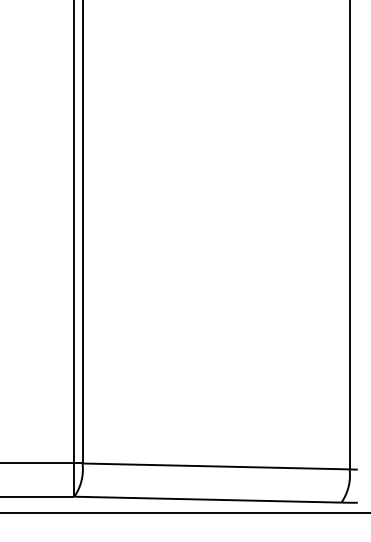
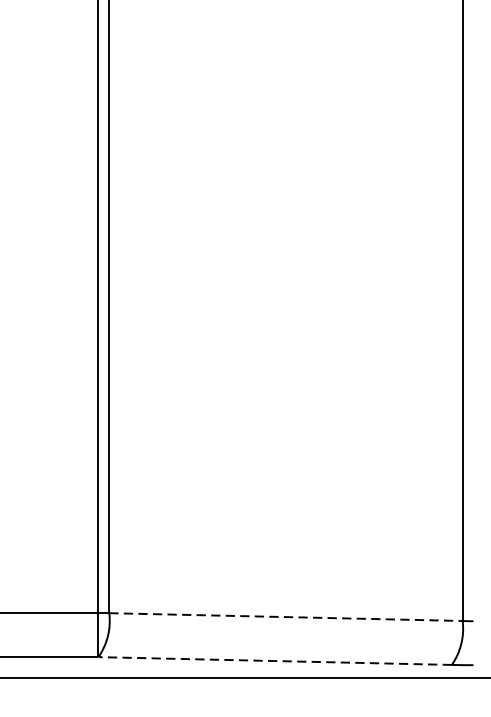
line: (216, 466) -> (286, 617), solid -> dashed
line: (207, 499) -> (274, 660), solid -> dashed

